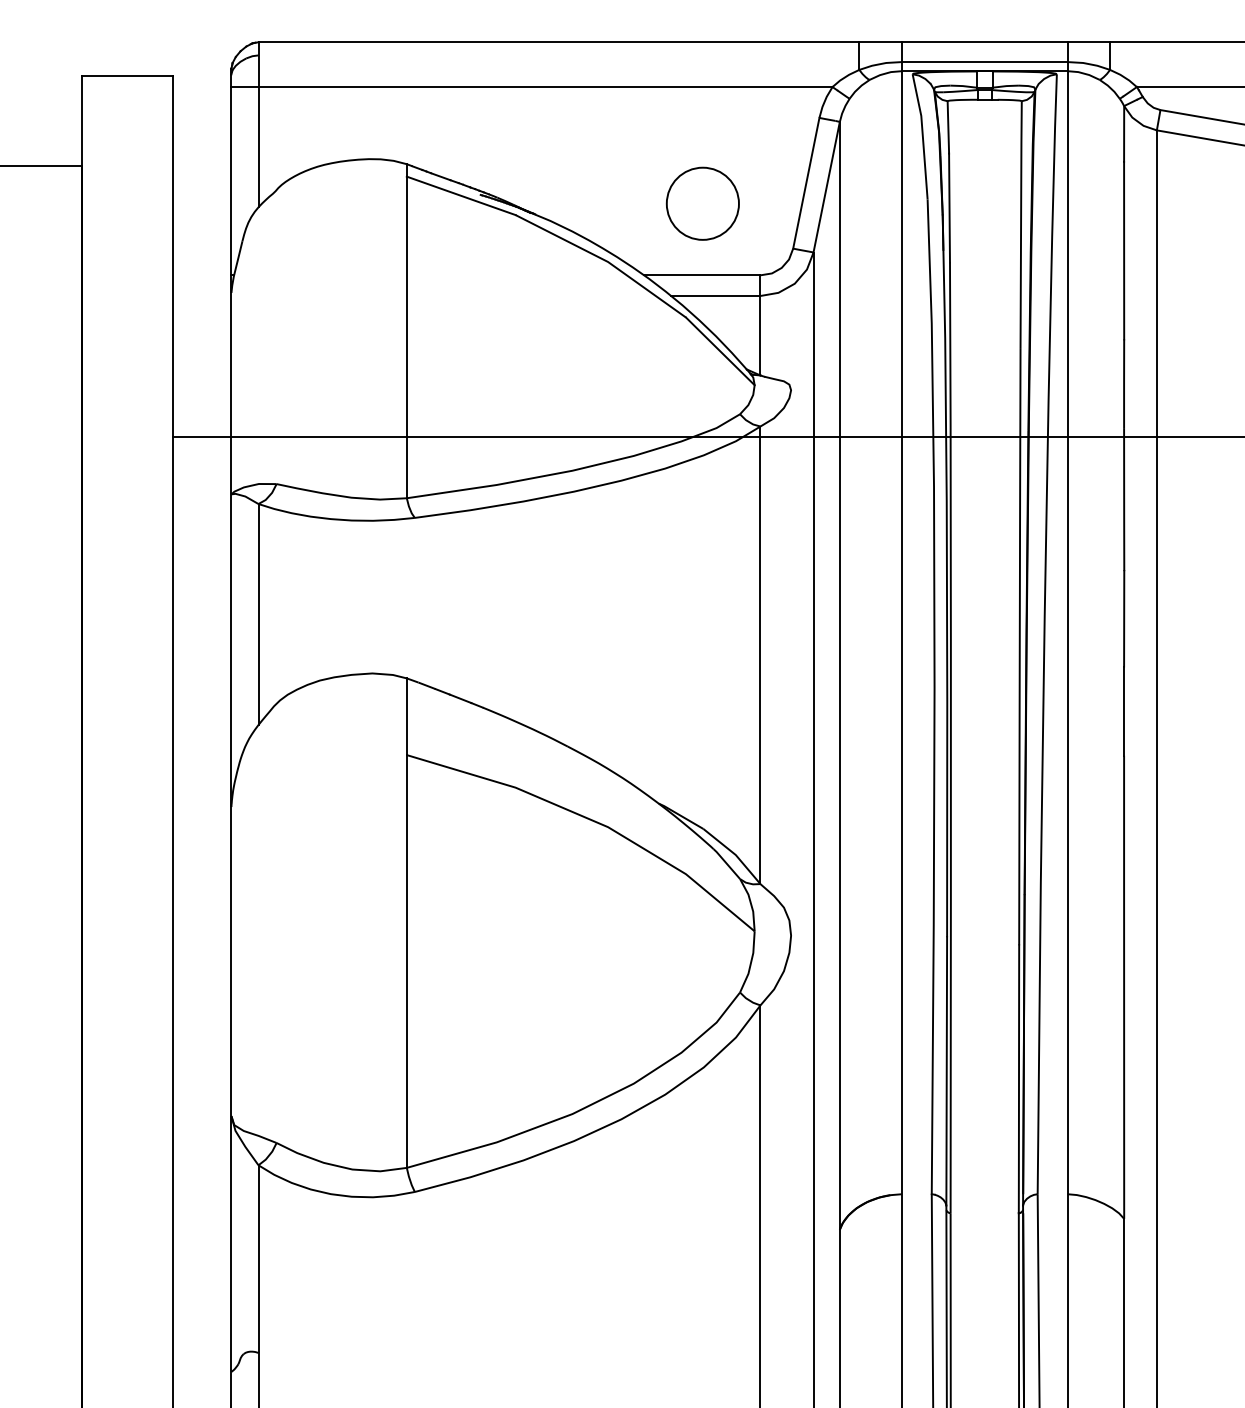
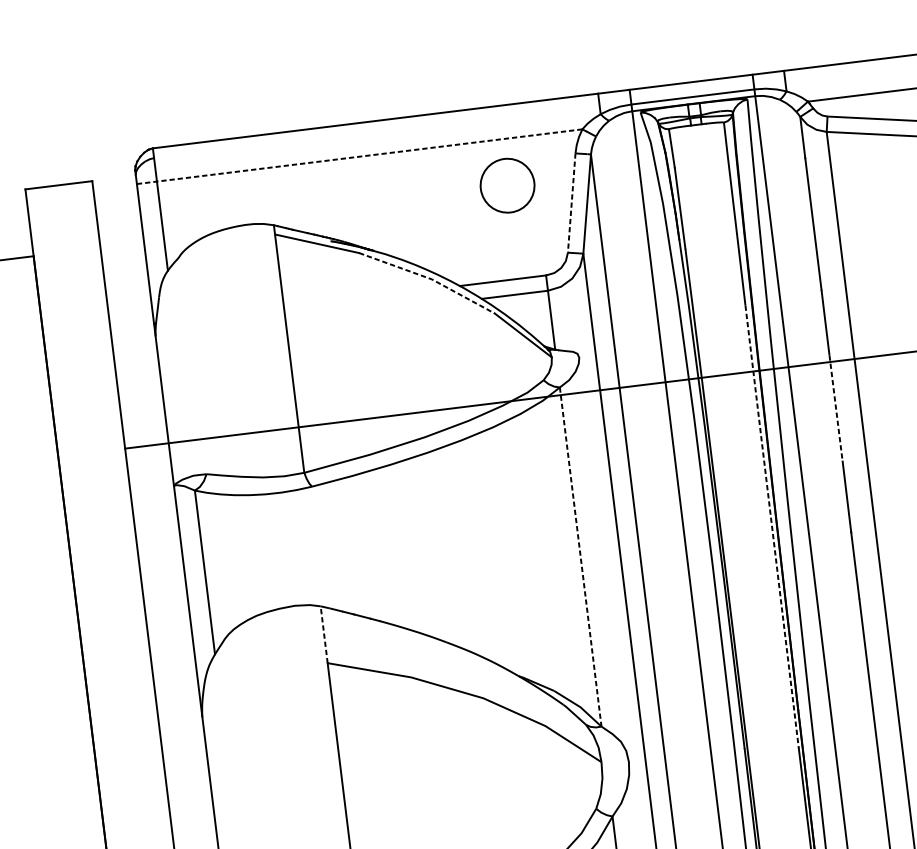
line: (531, 87) -> (359, 157), solid -> dashed
line: (806, 183) -> (571, 203), solid -> dashed
circle: (702, 203) -> (507, 185), moved
line: (605, 260) -> (429, 278), solid -> dashed
line: (1124, 500) -> (836, 409), solid -> dashed
line: (1019, 647) -> (771, 527), solid -> dashed
line: (760, 655) -> (580, 557), solid -> dashed
line: (406, 716) -> (323, 634), solid -> dashed

